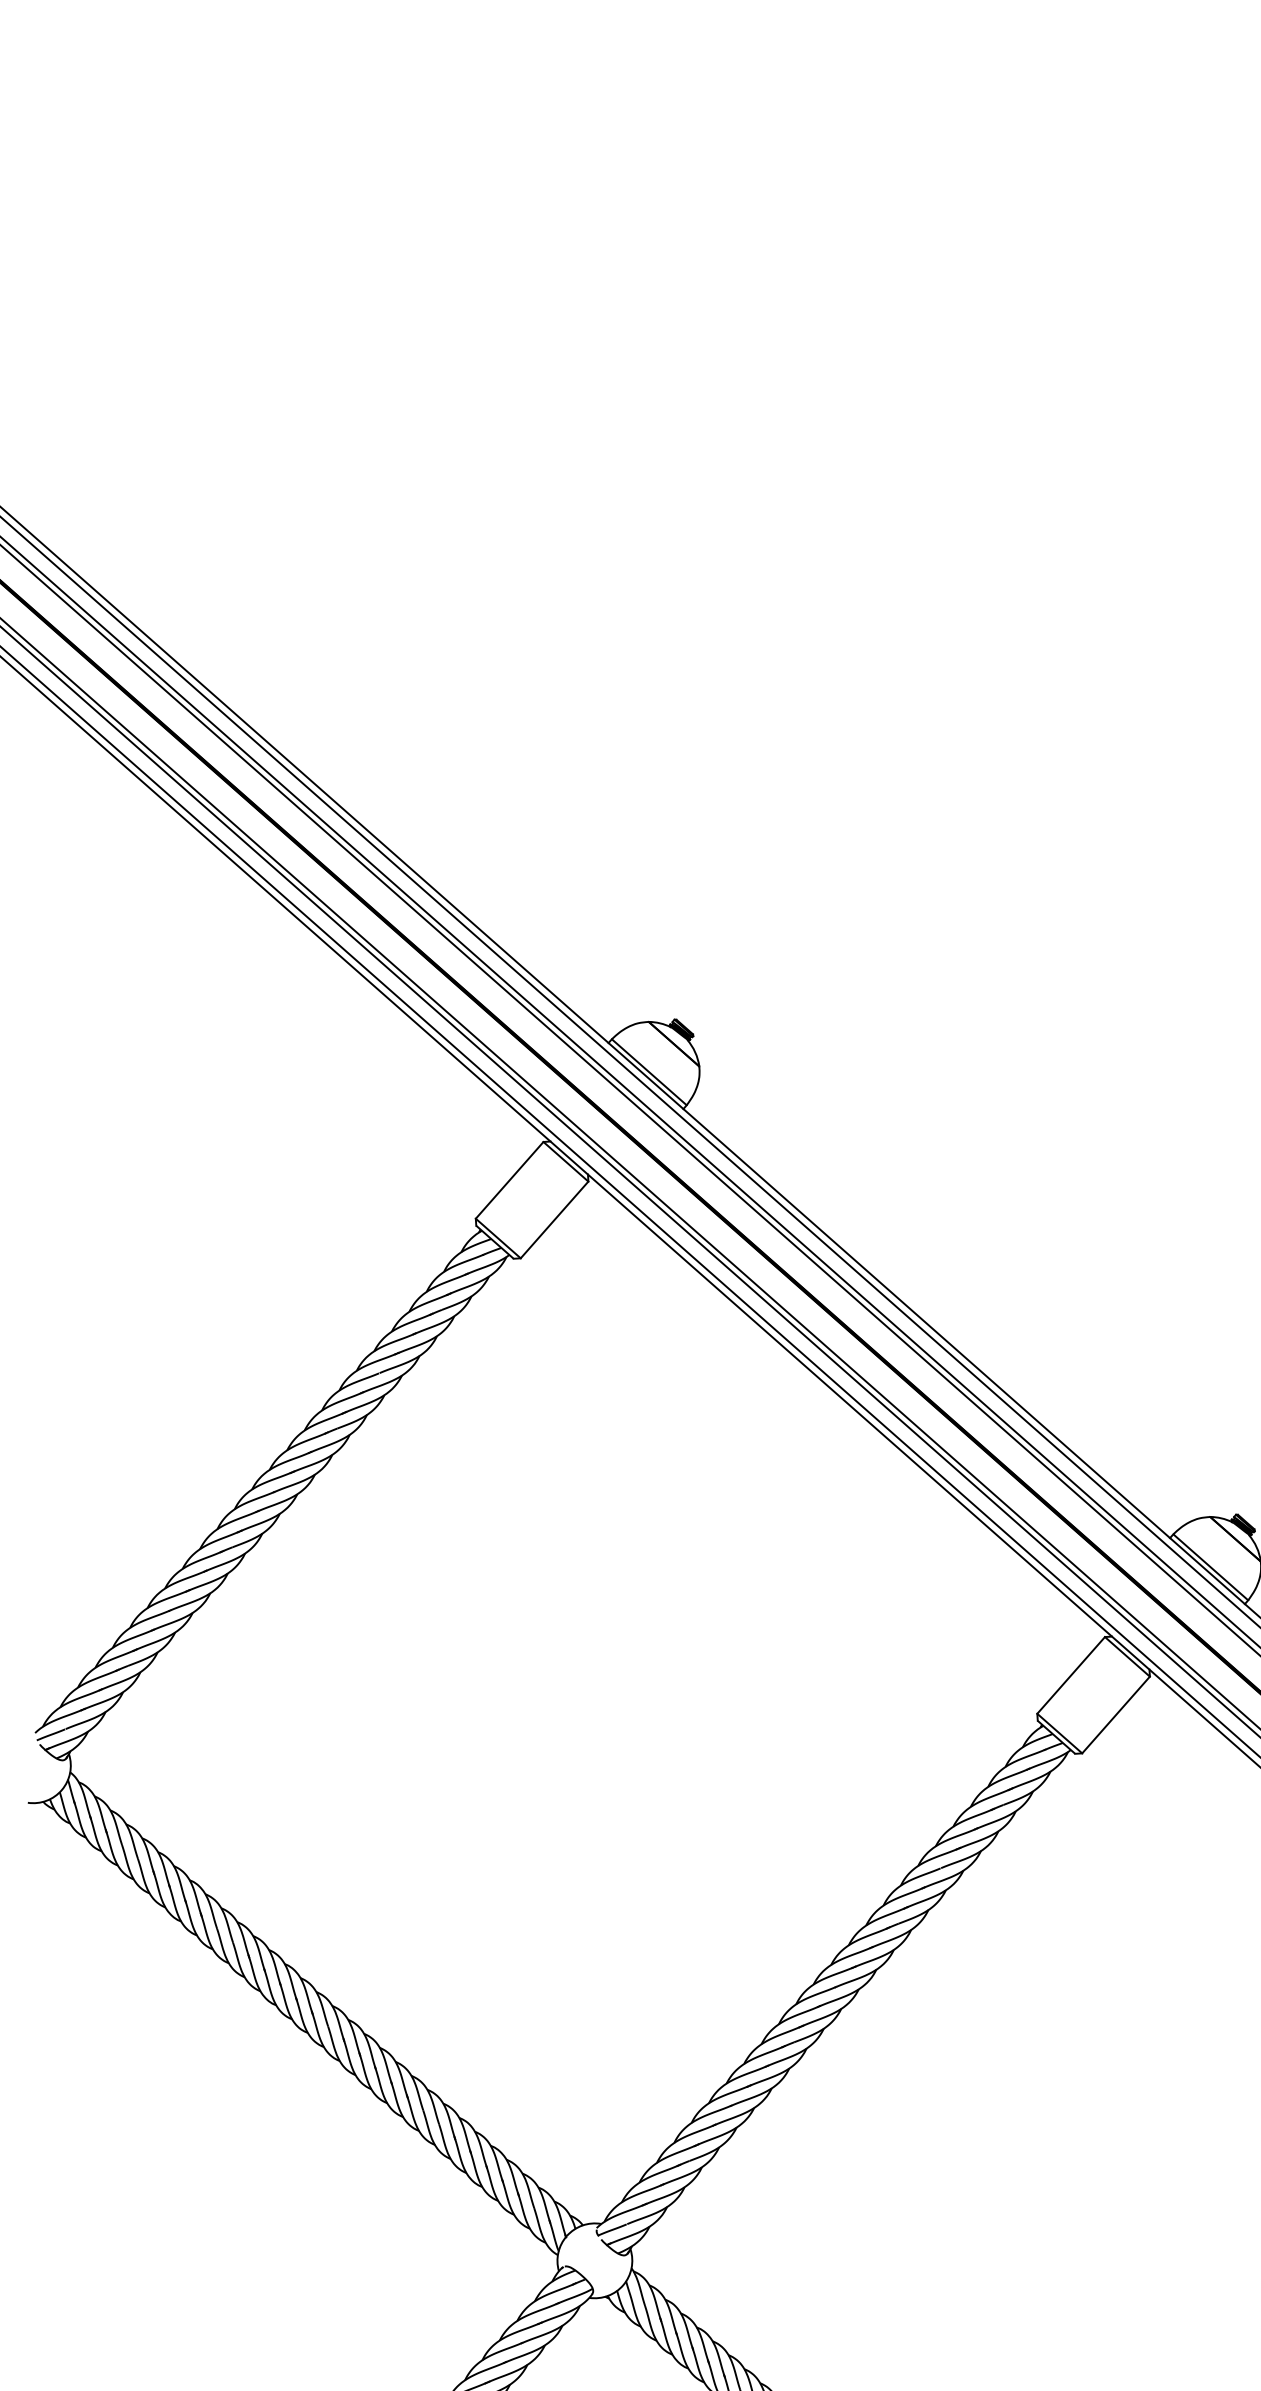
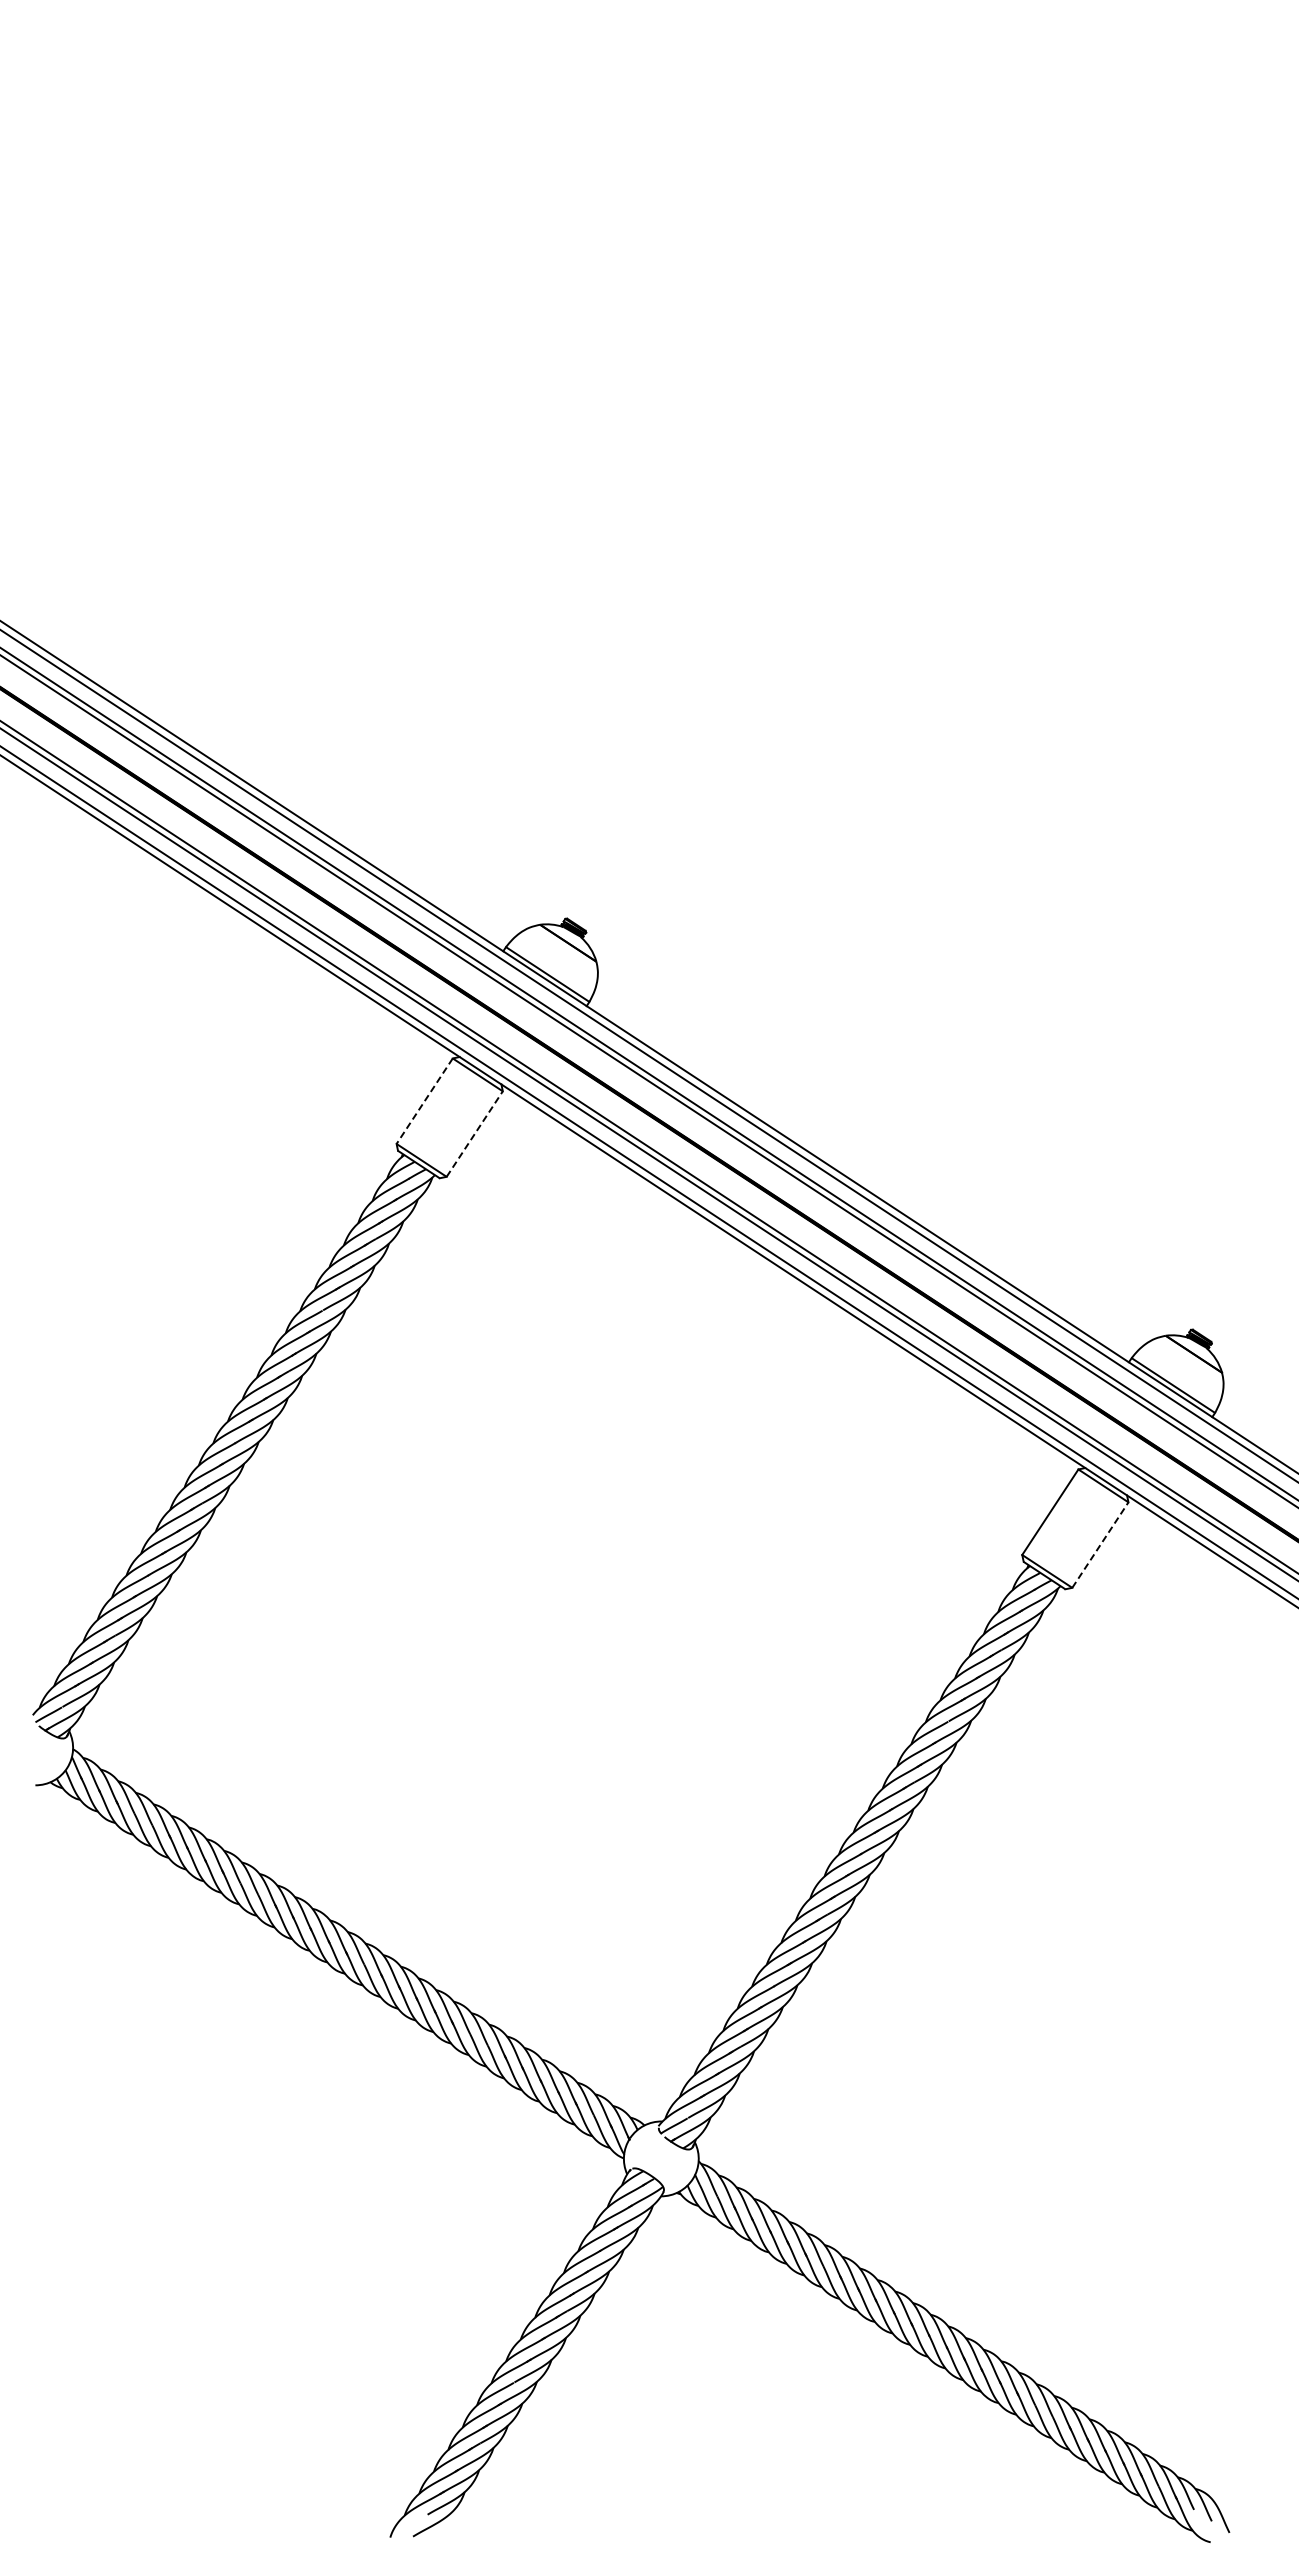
line: (509, 1180) -> (424, 1101), solid -> dashed
line: (555, 1219) -> (475, 1133), solid -> dashed
line: (1116, 1714) -> (1100, 1544), solid -> dashed

